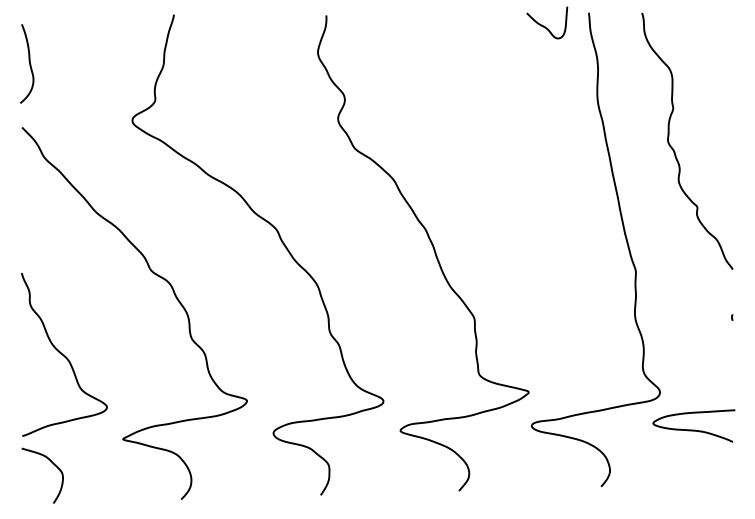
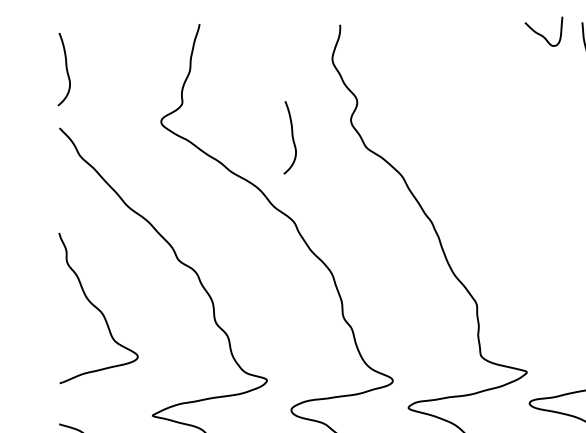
curve: (274, 137) -> (292, 137), added
curve: (64, 354) -> (98, 308), moved

